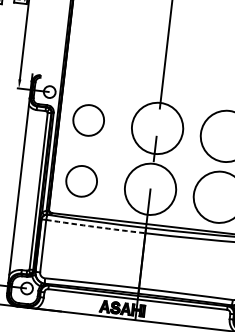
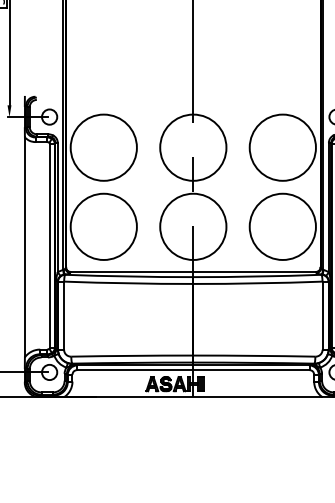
circle: (88, 120) -> (103, 147), size x1.67
circle: (81, 181) -> (103, 226), size x1.67
arc: (95, 227) -> (128, 283), dashed -> solid

